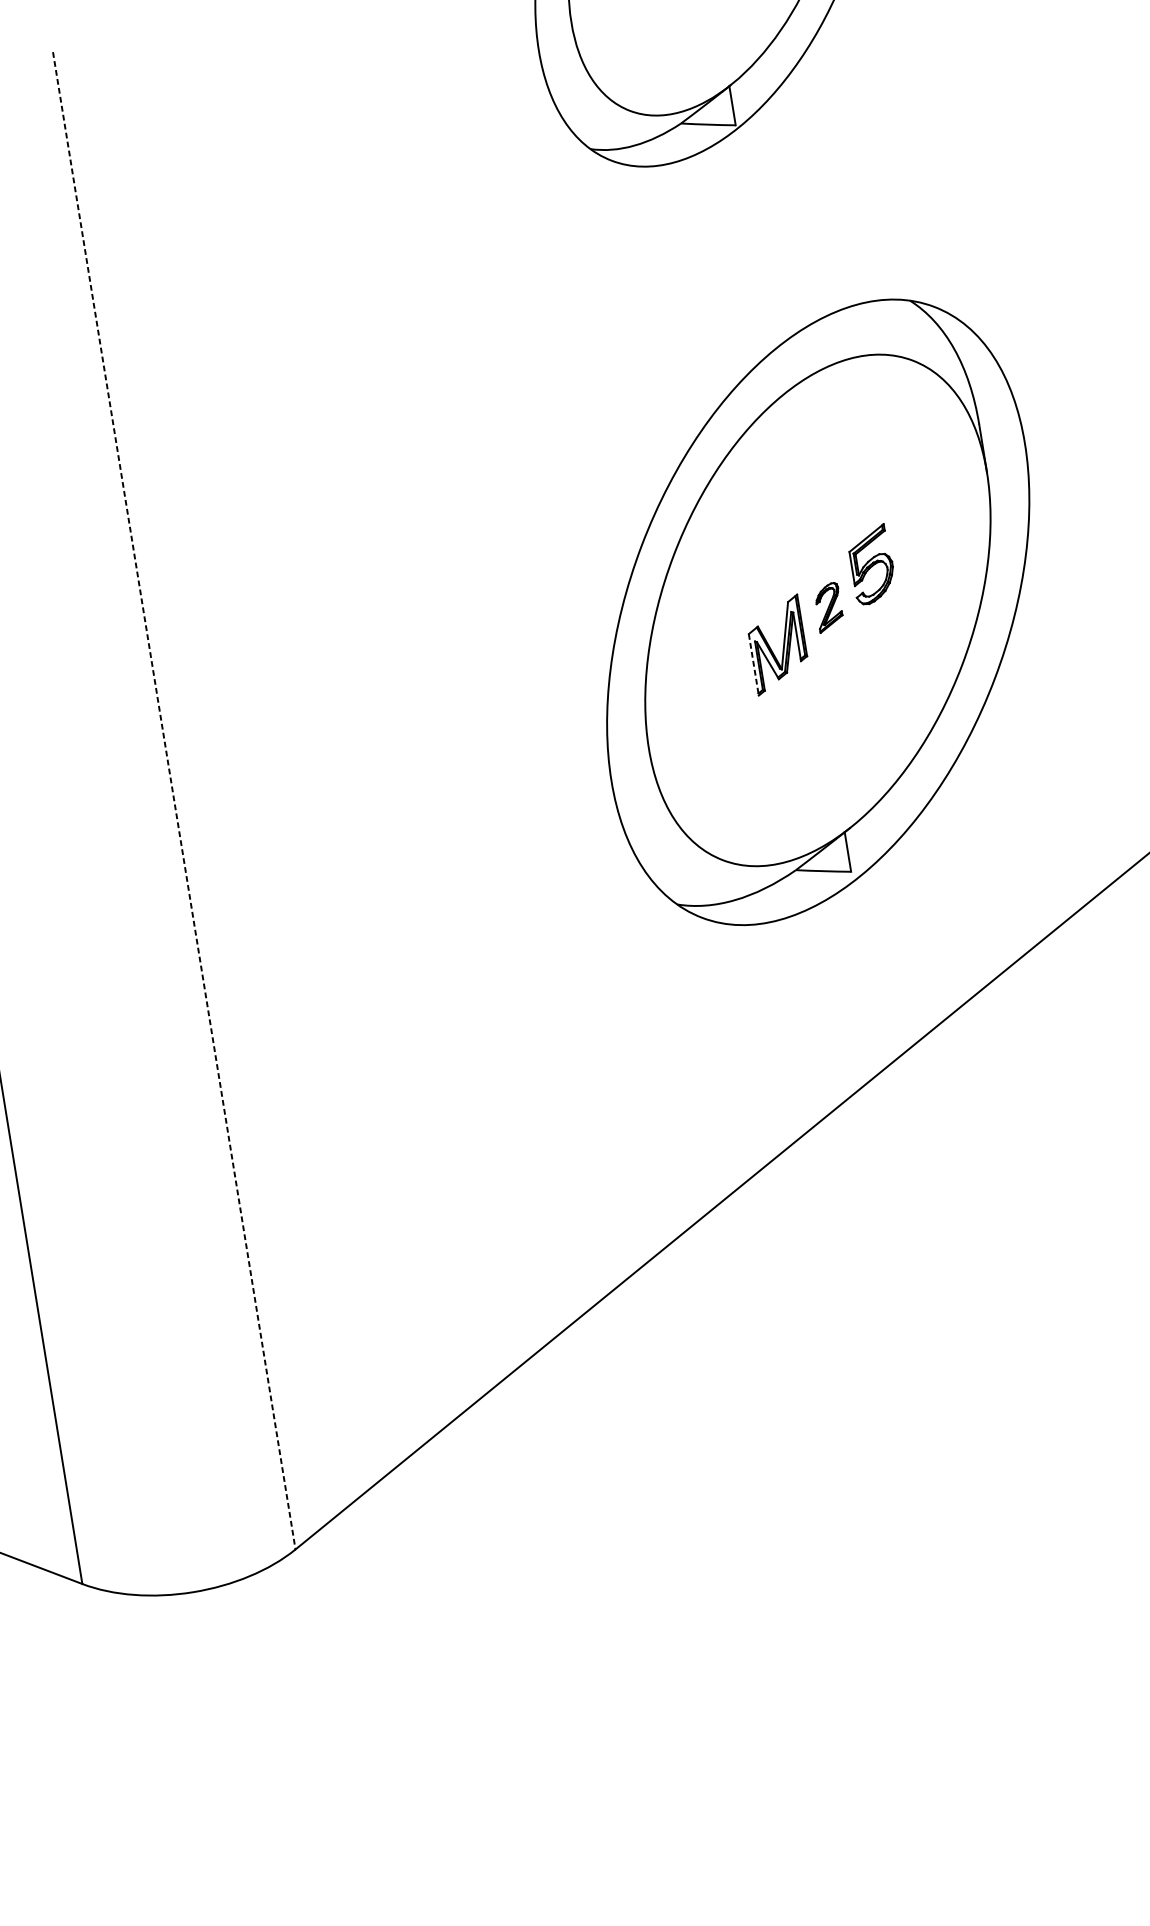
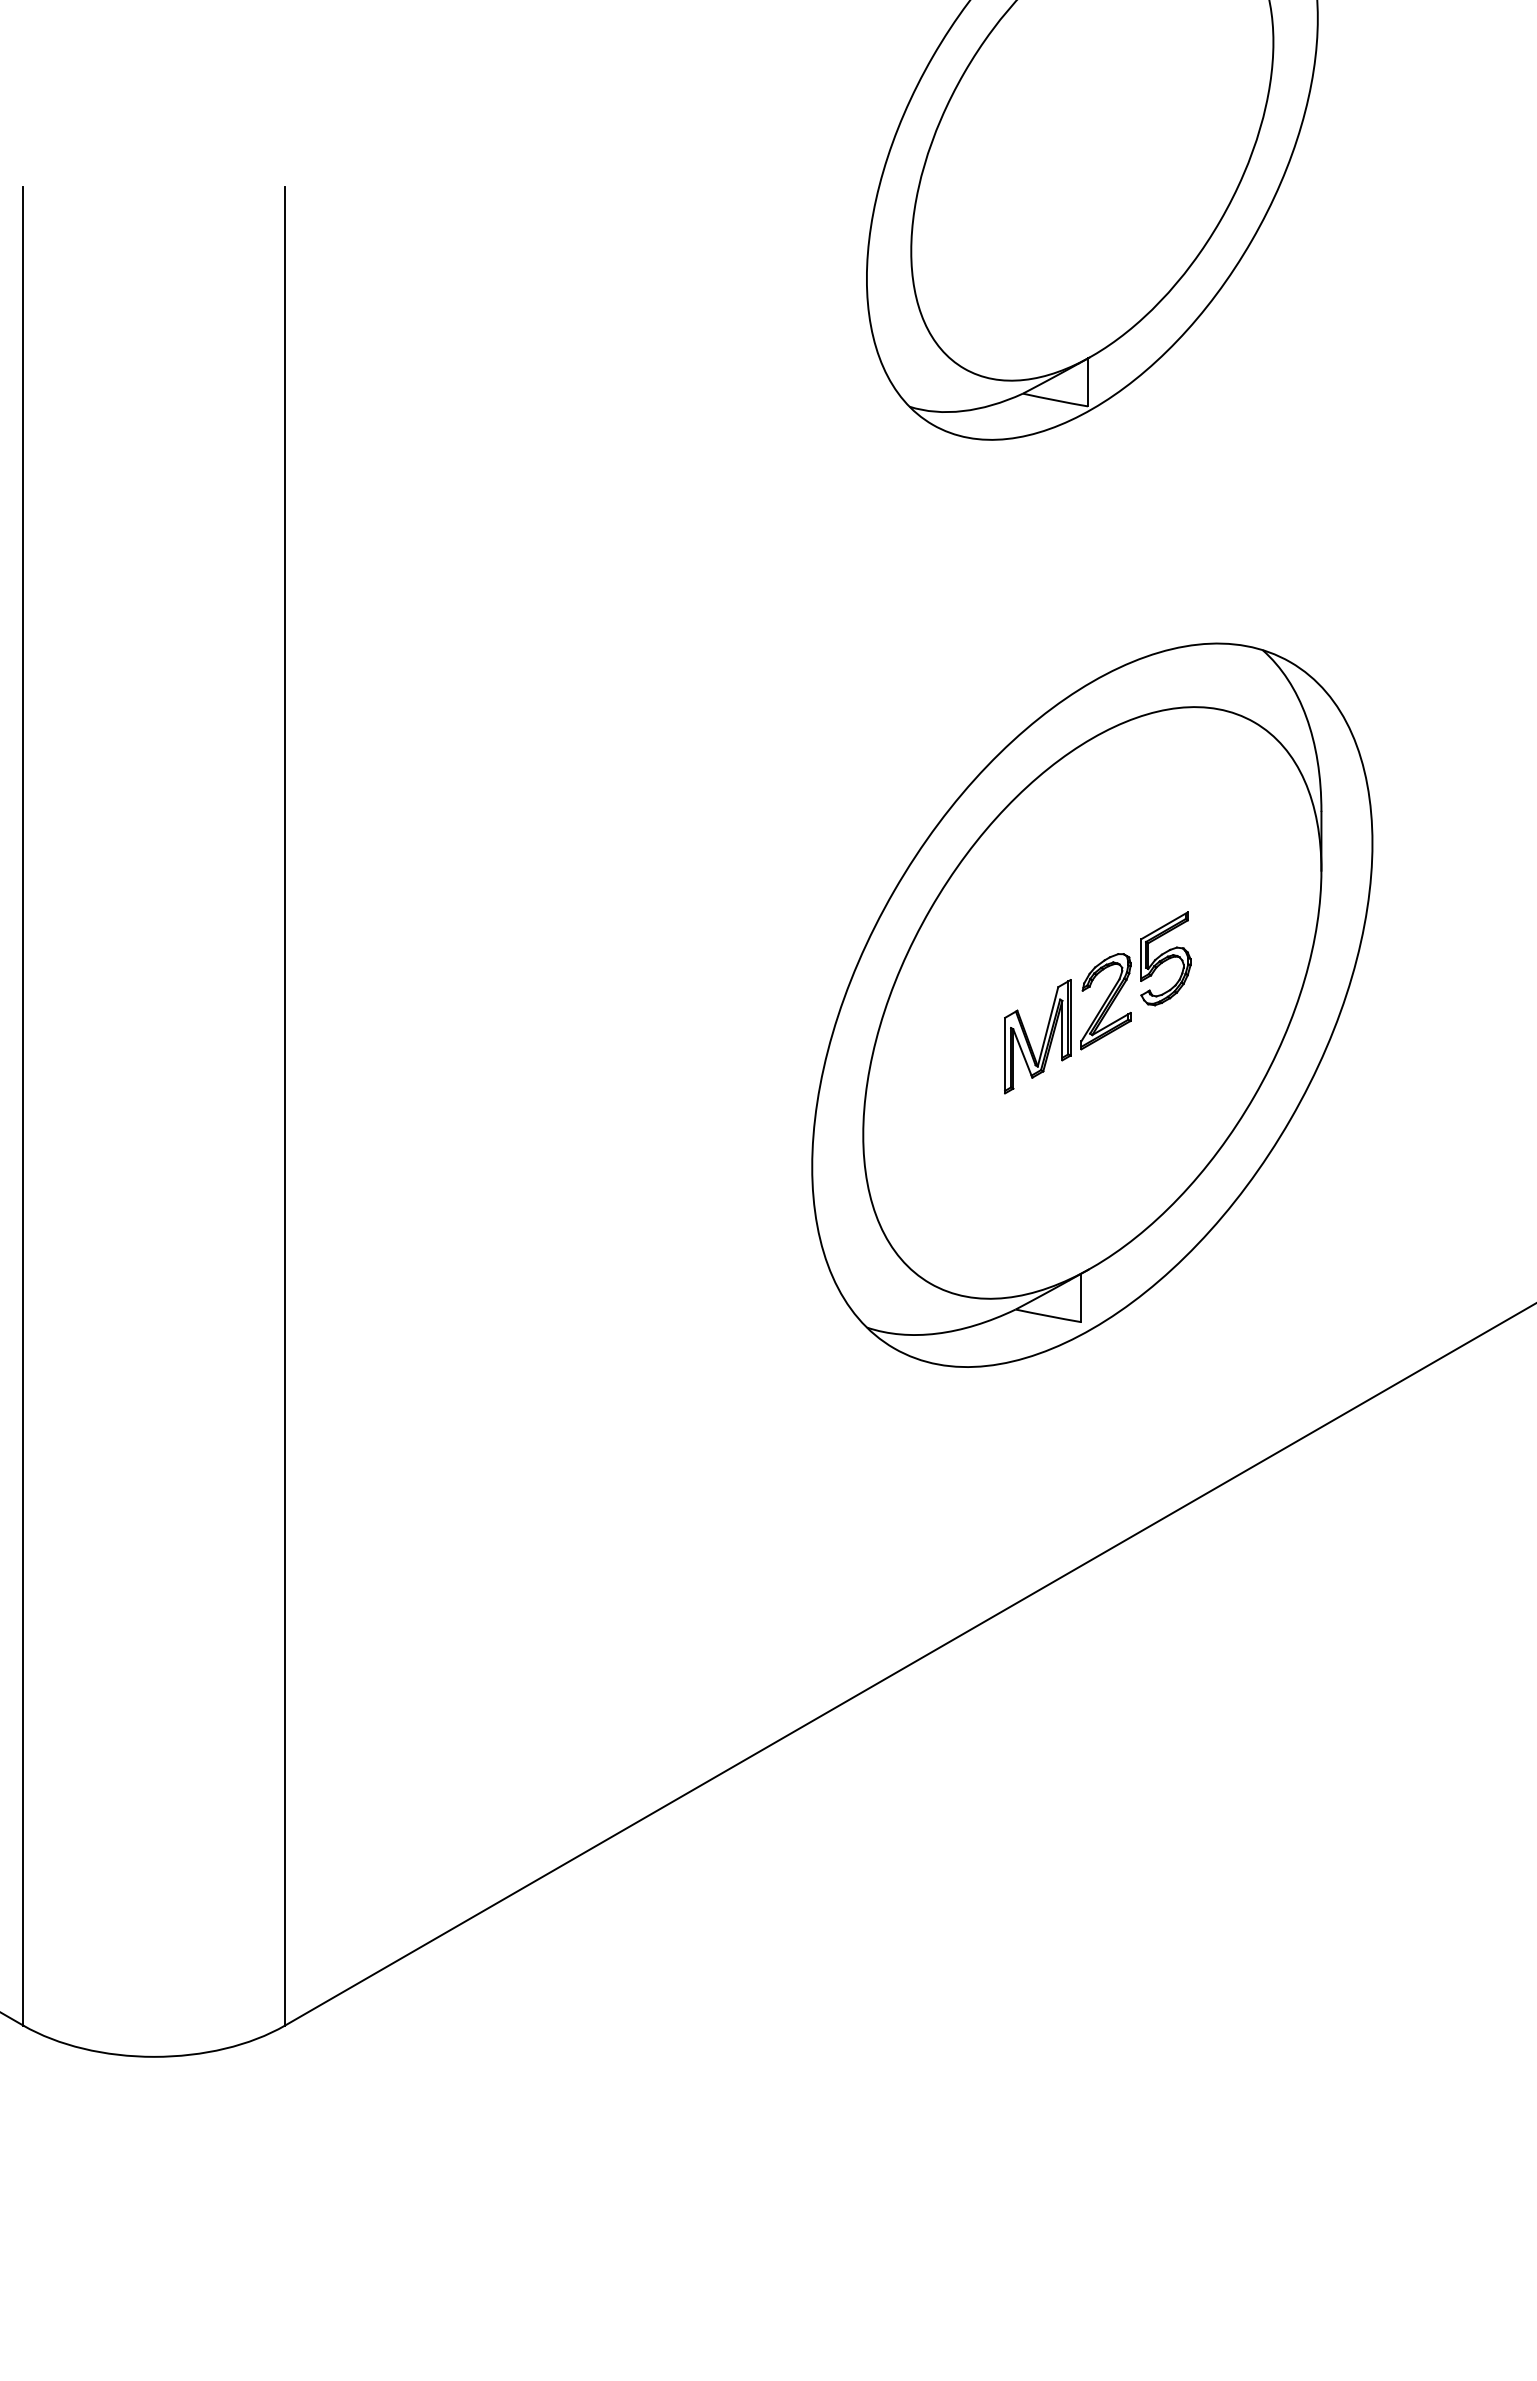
part: (828, 607) -> (1105, 1001), size x1.67
line: (754, 664) -> (1005, 1055), dashed -> solid
line: (174, 801) -> (285, 1106), dashed -> solid

